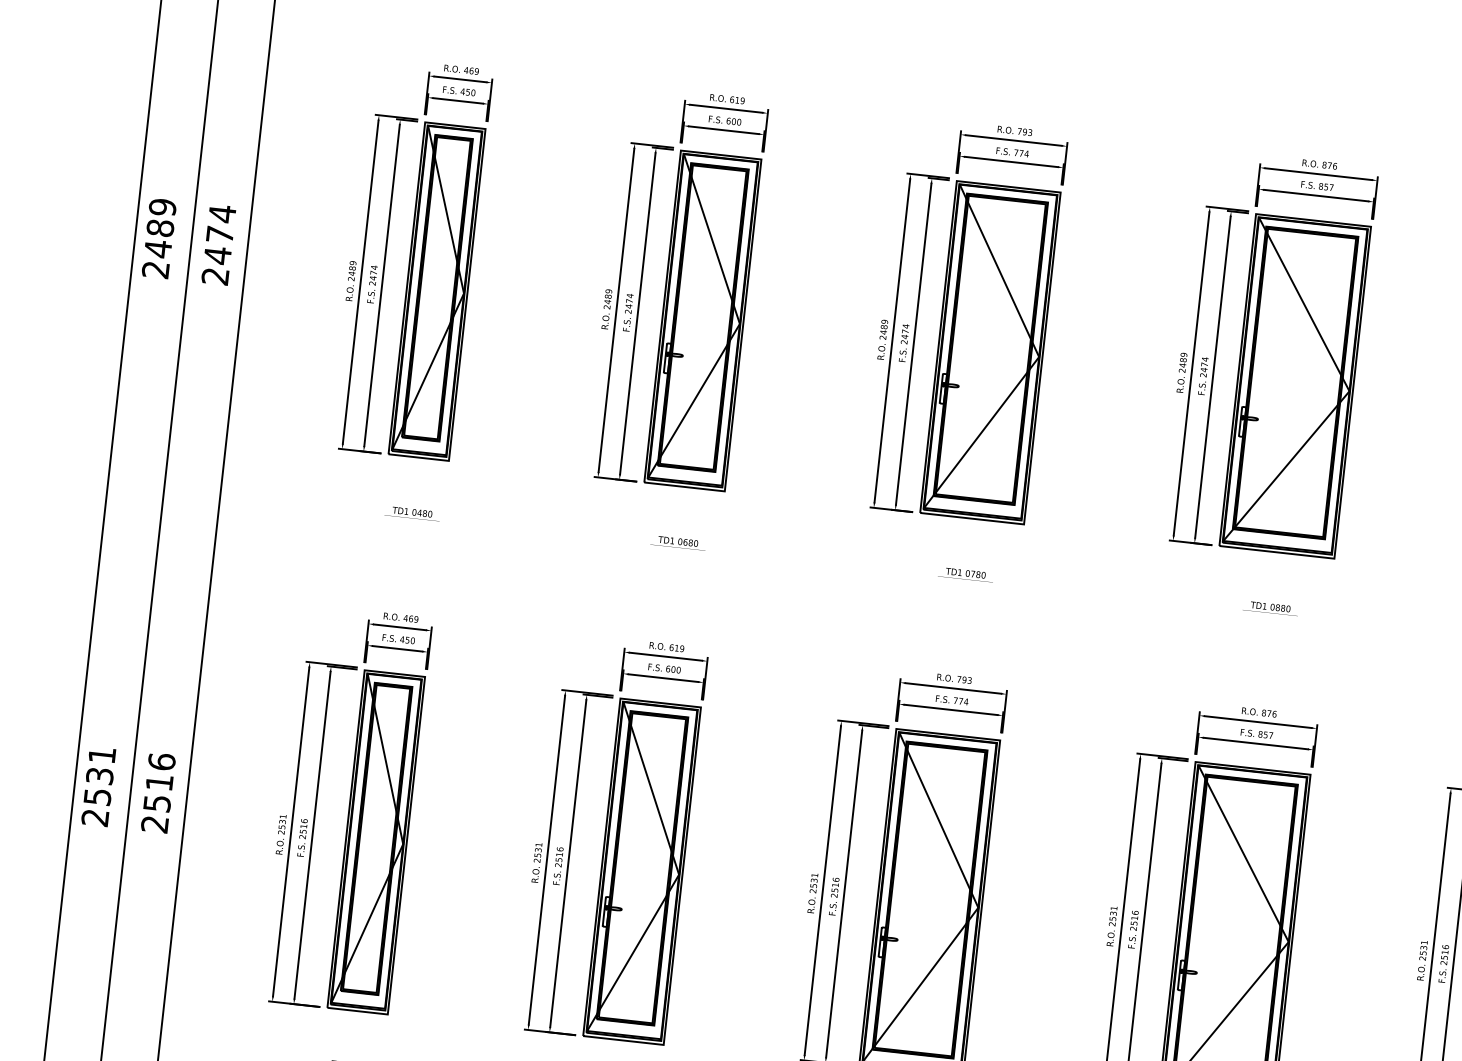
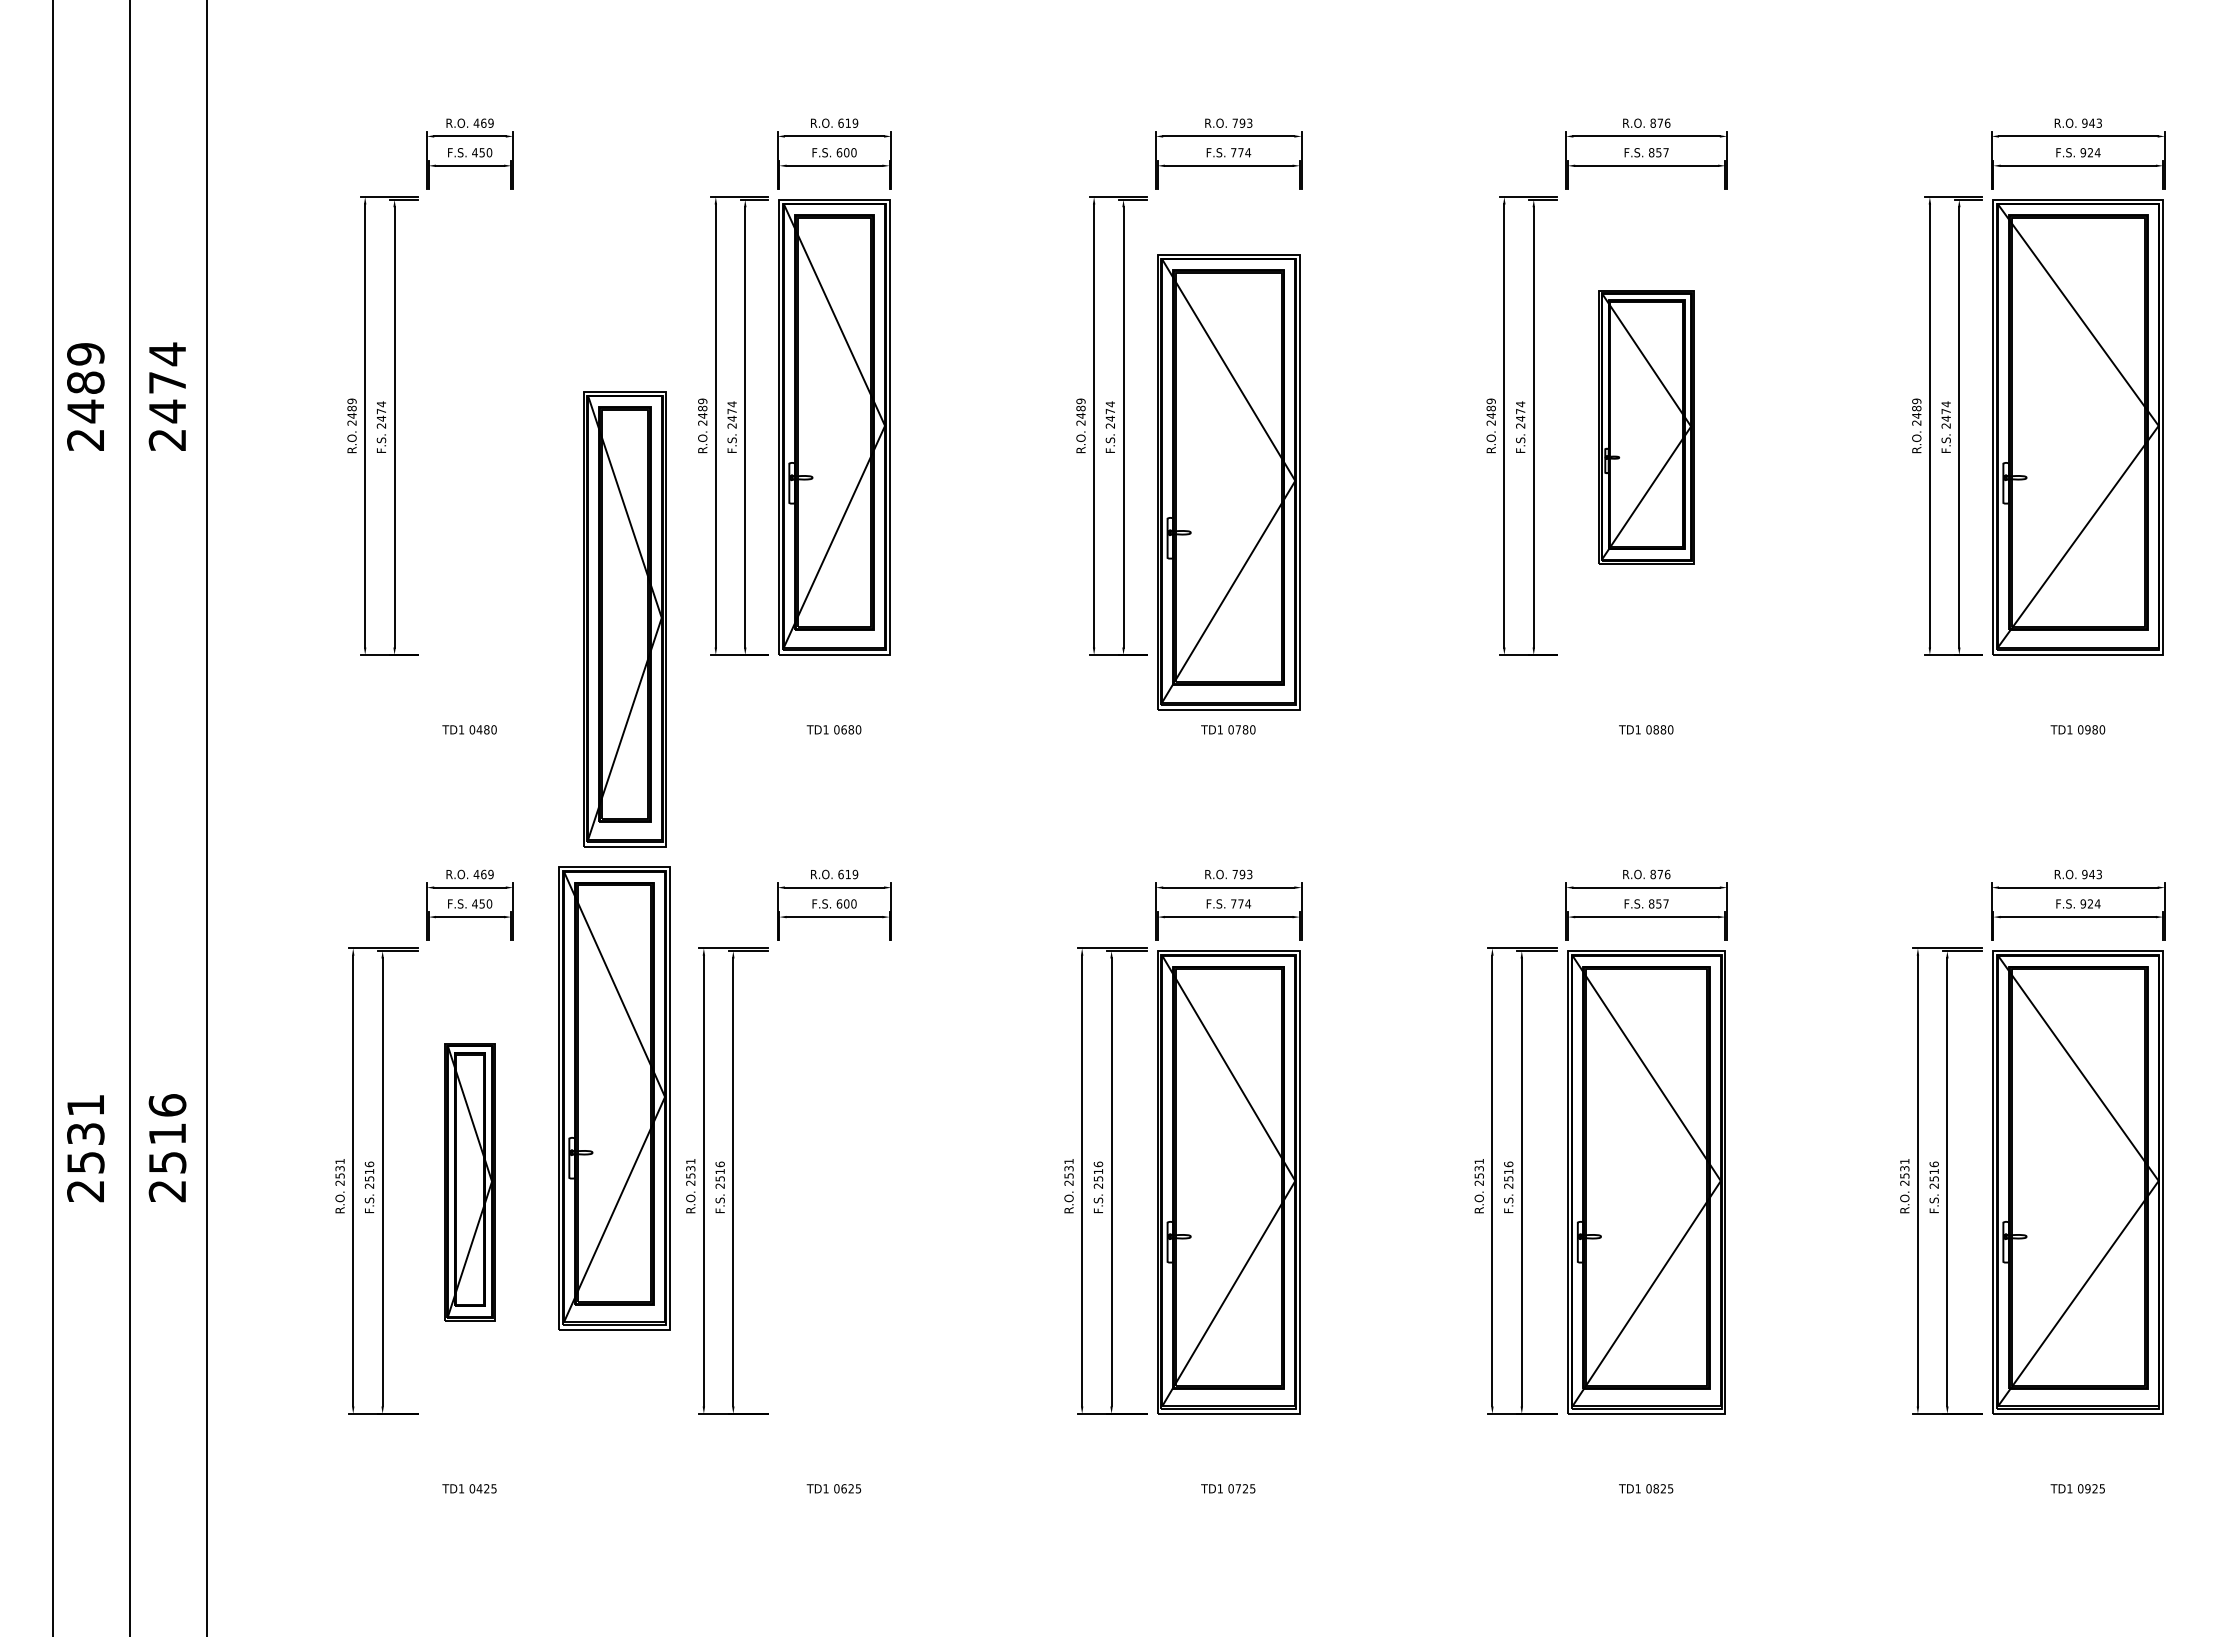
part: (436, 291) -> (624, 619), moved
part: (990, 352) -> (1228, 482), moved
part: (1295, 386) -> (1646, 427), size x0.6
part: (375, 842) -> (469, 1182), size x0.6
part: (642, 871) -> (614, 1098), moved

